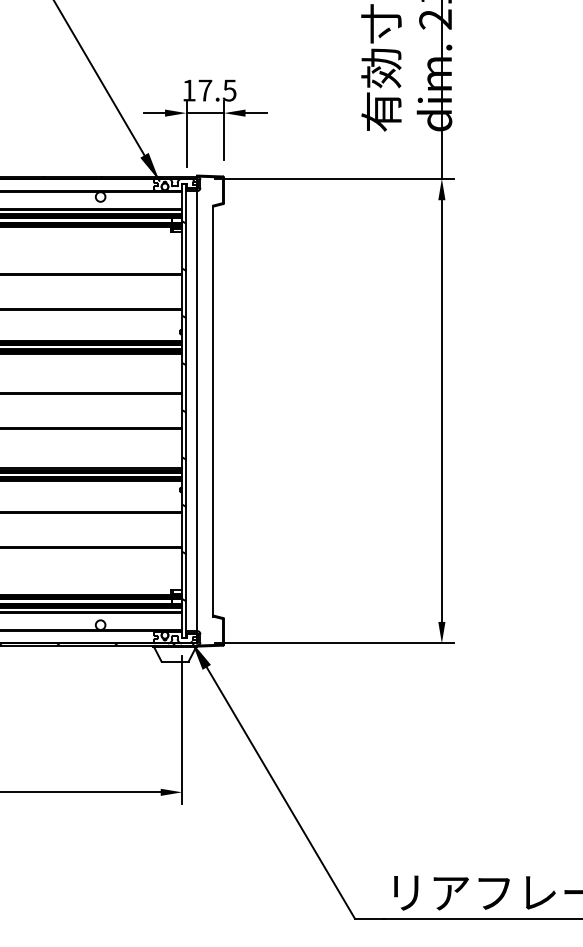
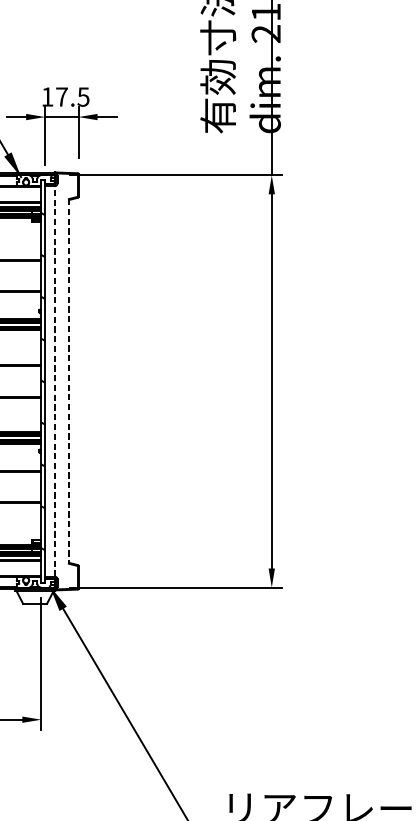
line: (197, 411) -> (54, 381), solid -> dashed
line: (213, 411) -> (69, 381), solid -> dashed

